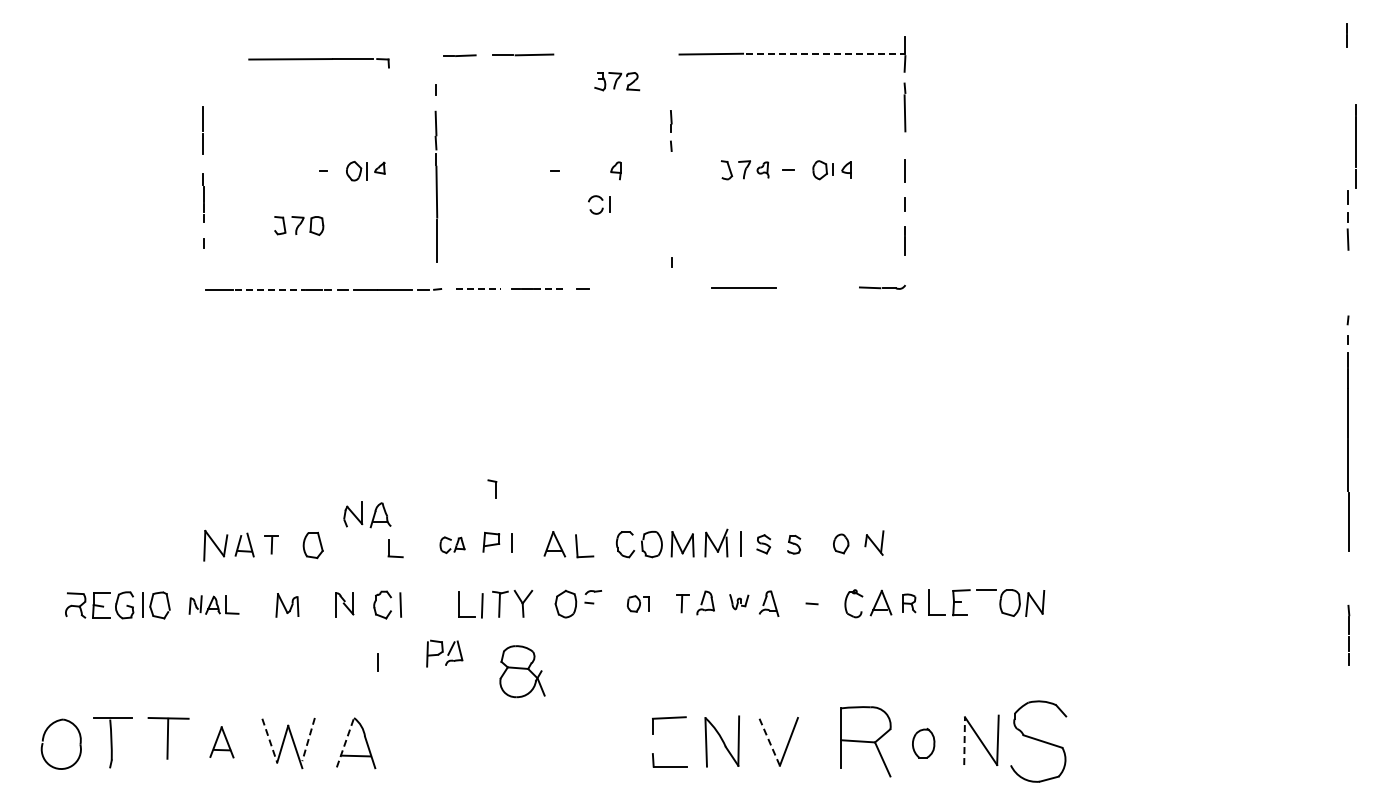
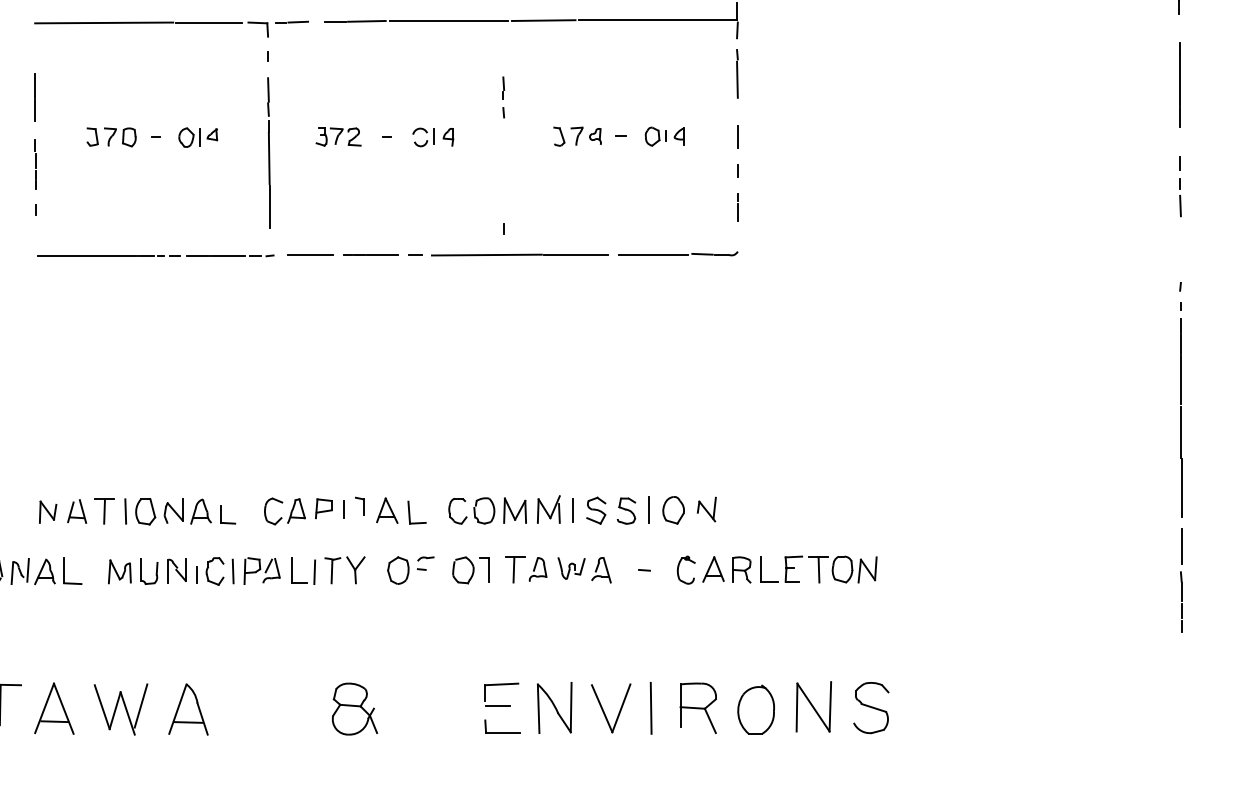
line: (825, 53) -> (657, 19), dashed -> solid
line: (616, 54) -> (448, 20), added
part: (318, 63) -> (150, 29), size x1.67
part: (617, 81) -> (338, 136), moved
line: (1355, 146) -> (1179, 84), moved
part: (599, 204) -> (423, 136), moved
part: (299, 225) -> (111, 136), moved
line: (654, 288) -> (486, 254), added
line: (821, 288) -> (653, 254), added
line: (269, 289) -> (101, 255), dashed -> solid
line: (478, 289) -> (310, 255), dashed -> solid
line: (550, 289) -> (382, 255), dashed -> solid
part: (492, 488) -> (359, 505), moved
part: (367, 514) -> (187, 510), moved
line: (816, 543) -> (648, 509), added
part: (840, 543) -> (672, 509), size x1.43
part: (271, 544) -> (103, 510), size x1.43
line: (292, 544) -> (124, 510), added
part: (763, 544) -> (595, 510), size x1.43
part: (793, 544) -> (625, 510), size x1.43
part: (215, 545) -> (47, 511), size x0.71
part: (452, 545) -> (284, 511), size x1.67
line: (1349, 580) -> (1181, 546), added
part: (739, 601) -> (571, 567), size x1.43
part: (908, 602) -> (740, 568), size x1.43
part: (638, 603) -> (470, 569), size x1.67
part: (682, 603) -> (514, 569), size x1.43
line: (986, 603) -> (818, 569), added
part: (213, 604) -> (45, 570), size x1.43
part: (309, 605) -> (141, 571), added
part: (444, 653) -> (261, 570), moved
line: (377, 662) -> (195, 574), moved
part: (522, 671) -> (354, 708), moved
line: (665, 739) -> (497, 705), added
line: (308, 740) -> (140, 706), dashed -> solid
line: (269, 741) -> (101, 707), dashed -> solid
line: (818, 741) -> (650, 707), added
part: (865, 741) -> (697, 707), size x0.71
line: (964, 741) -> (796, 707), dashed -> solid
part: (1038, 741) -> (870, 707), size x0.62
part: (221, 742) -> (53, 708), size x1.67
line: (345, 742) -> (177, 708), dashed -> solid
line: (769, 742) -> (601, 708), dashed -> solid
part: (923, 742) -> (755, 708), size x1.67

